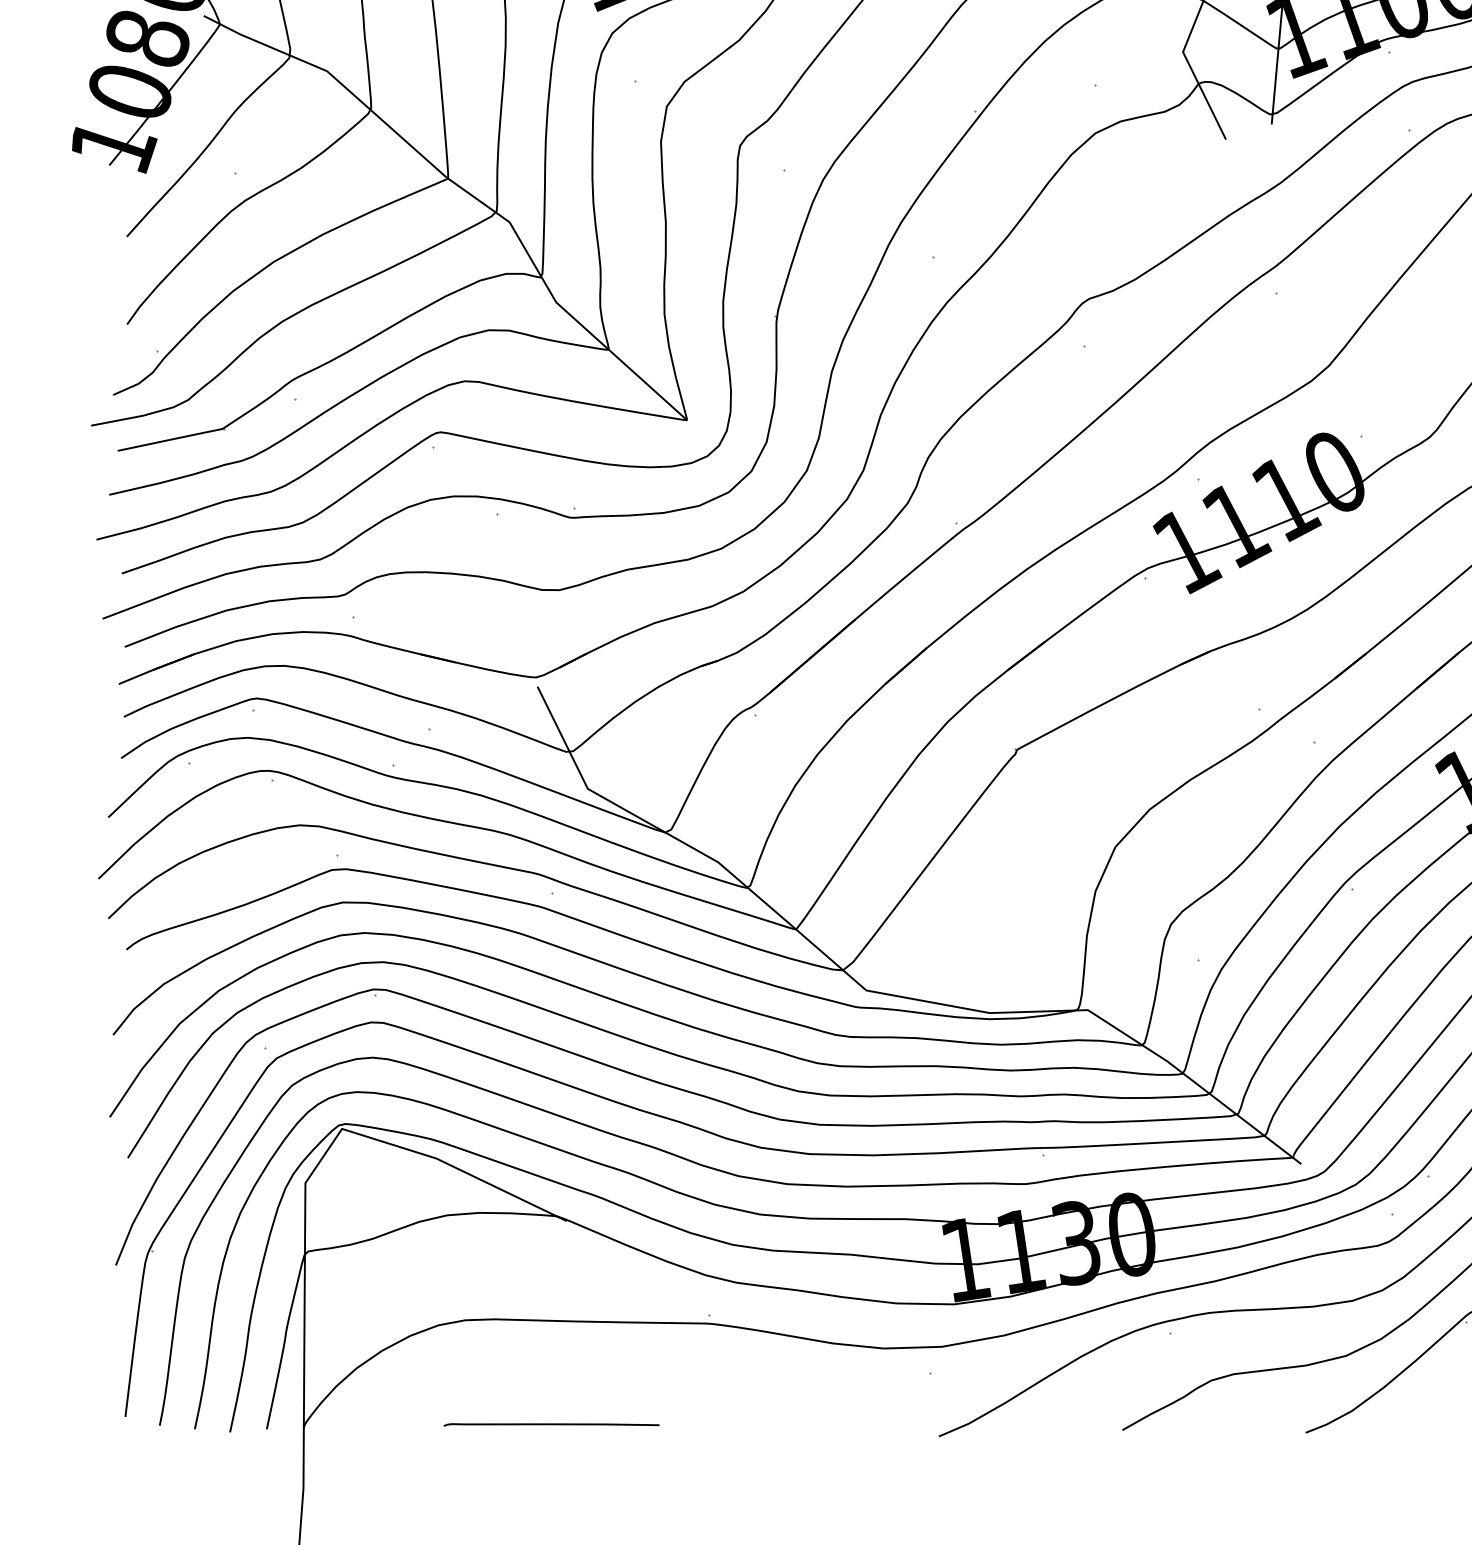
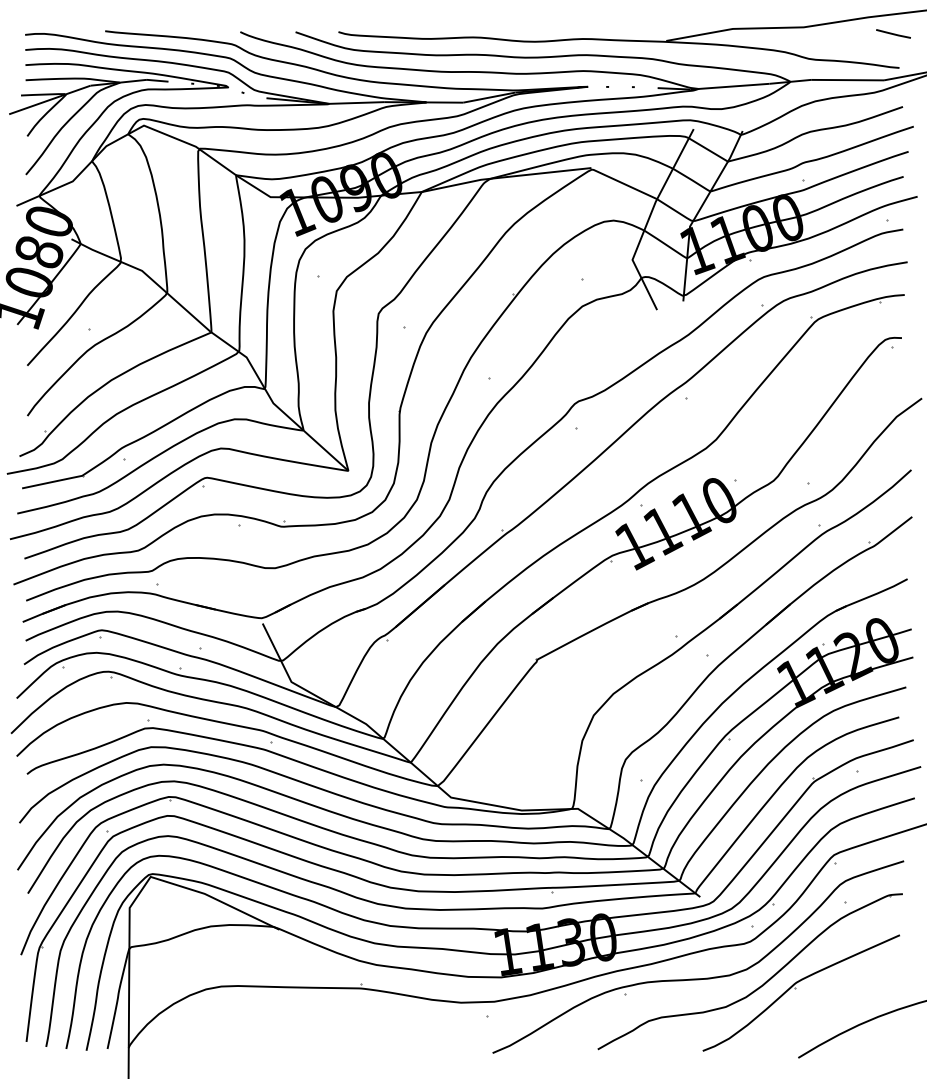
line: (551, 1424) -> (270, 1046), removed

